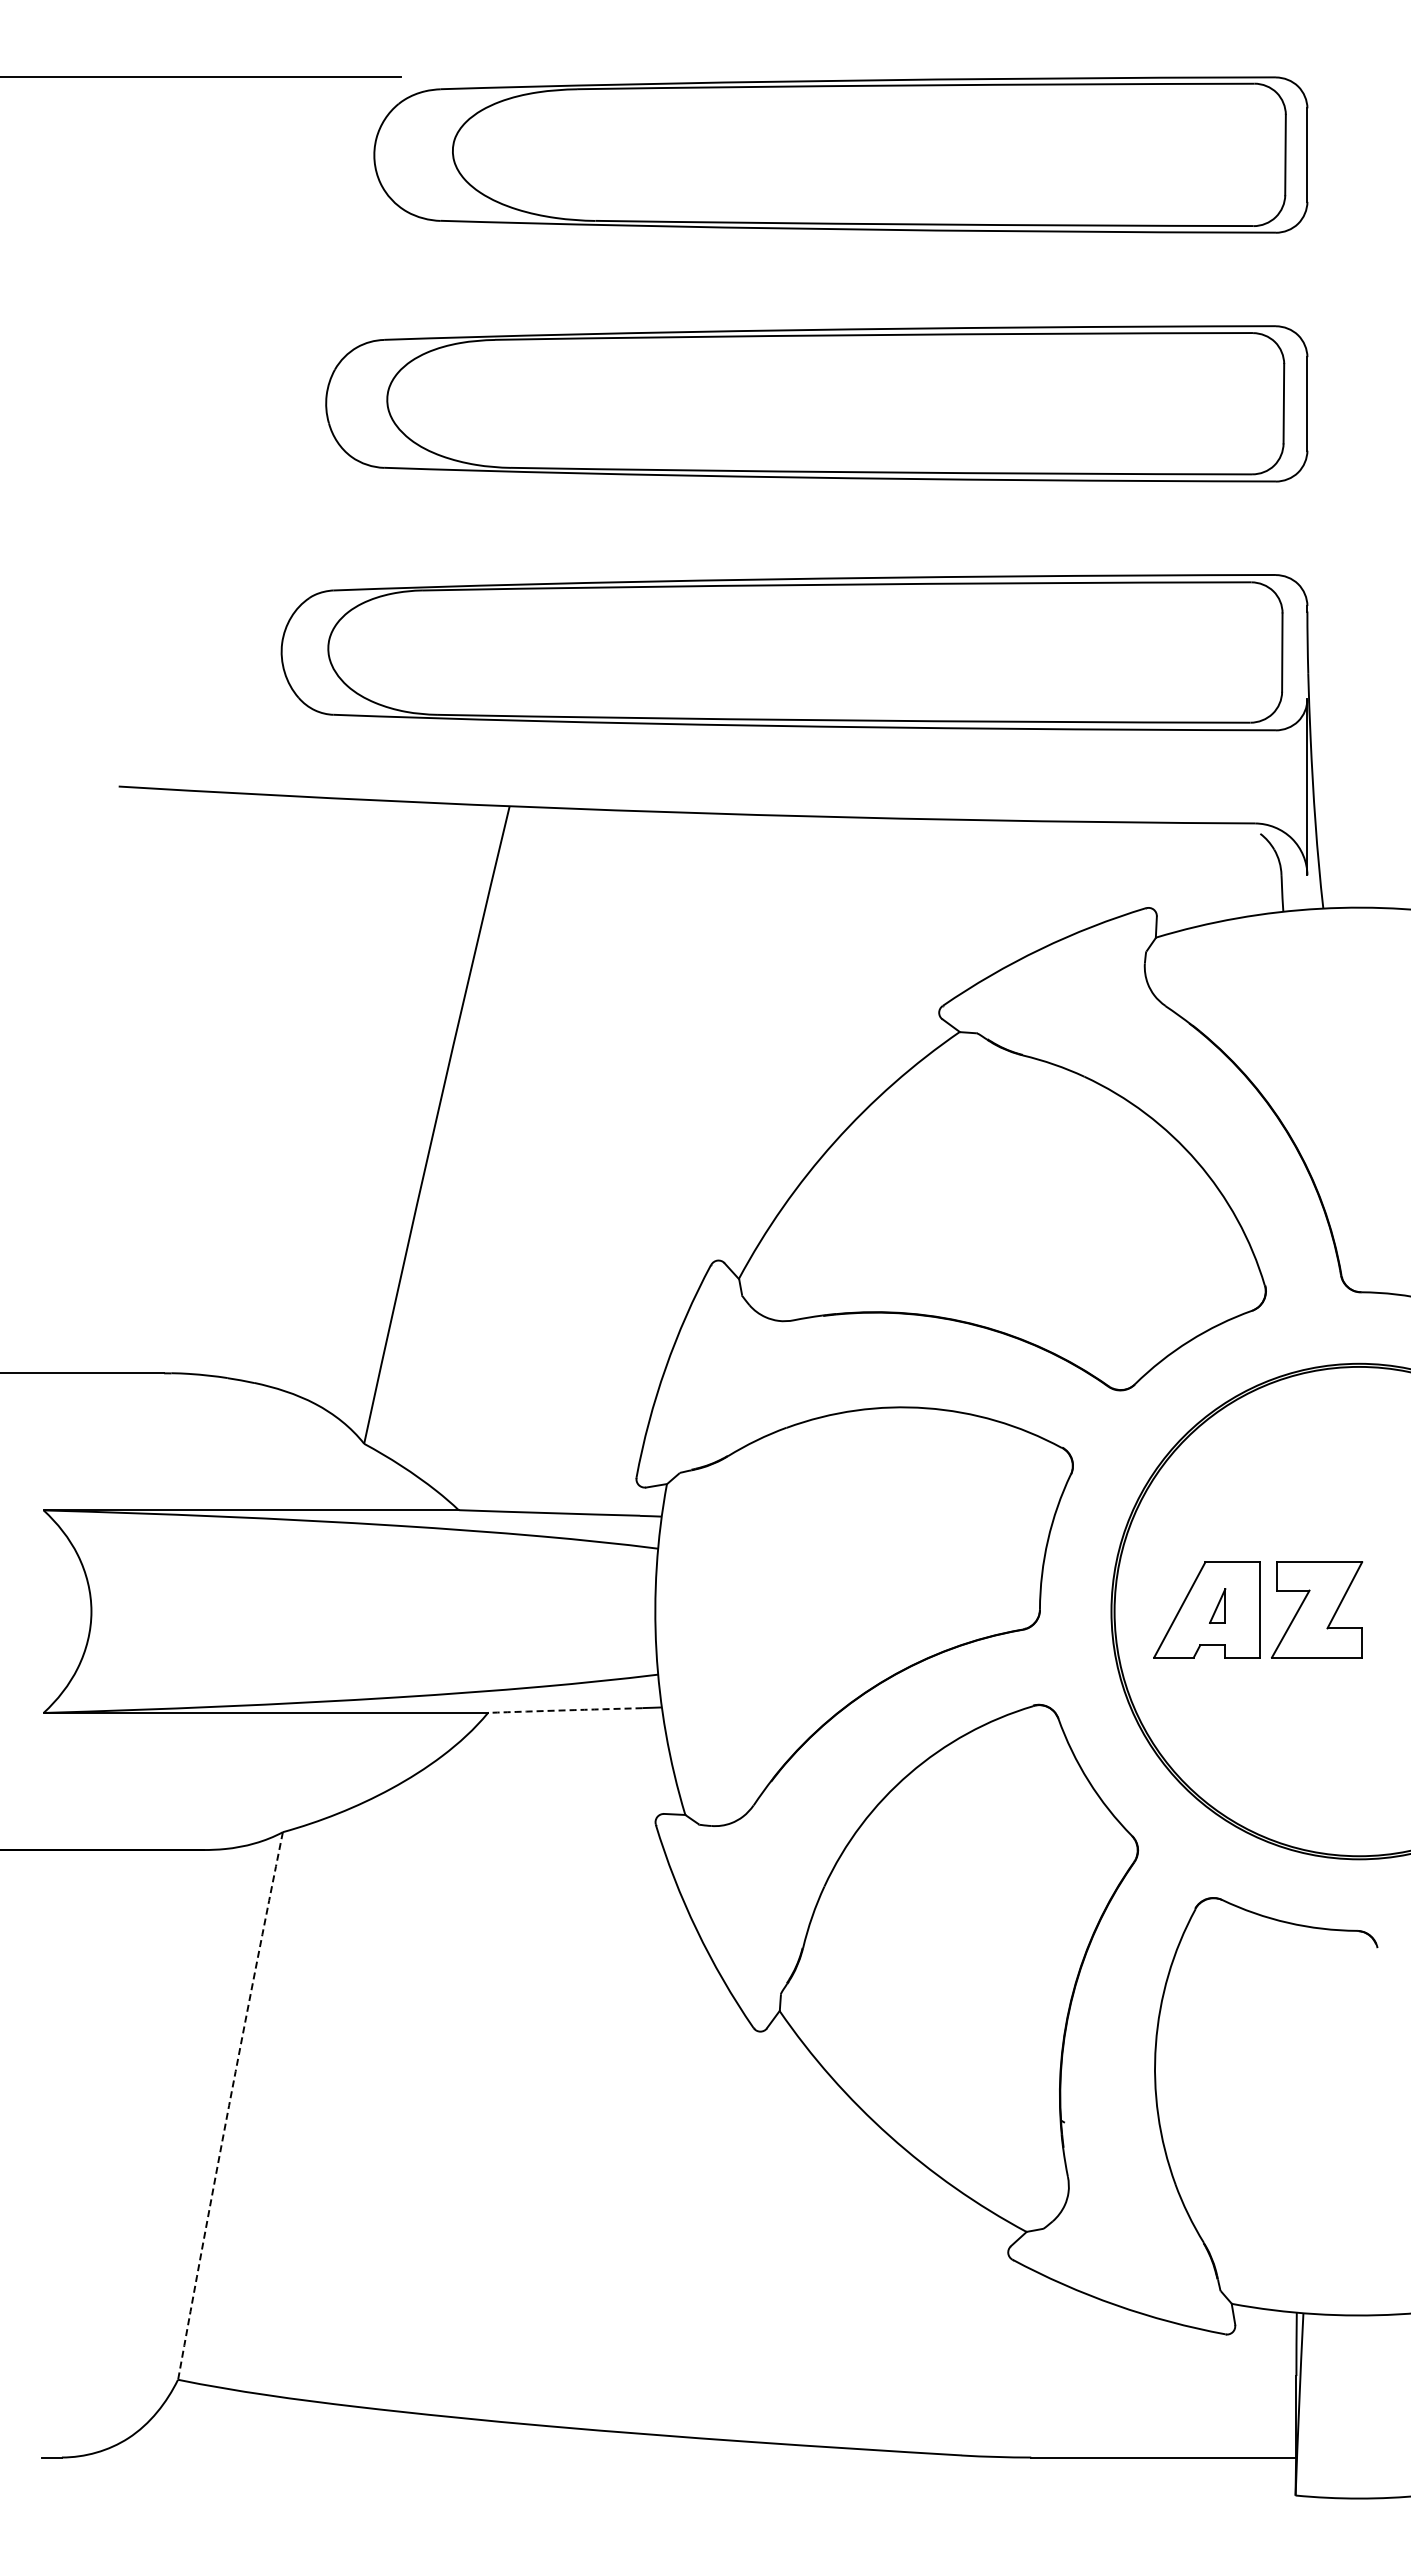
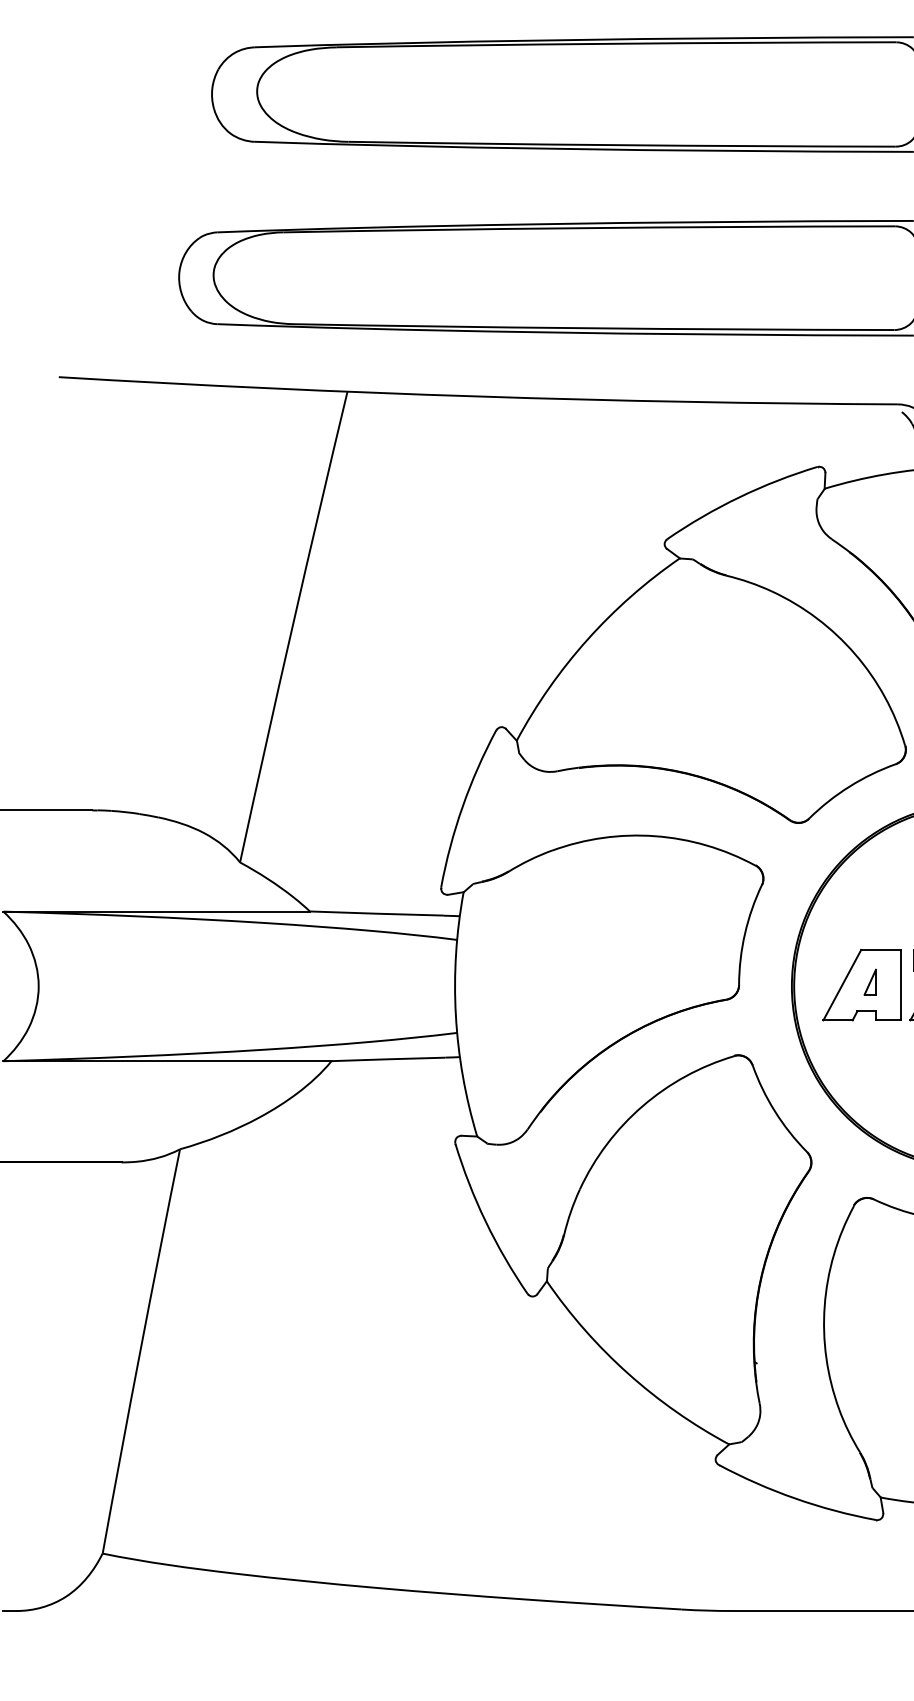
arc: (565, 1710) -> (388, 1059), dashed -> solid
arc: (229, 2105) -> (140, 1351), dashed -> solid

